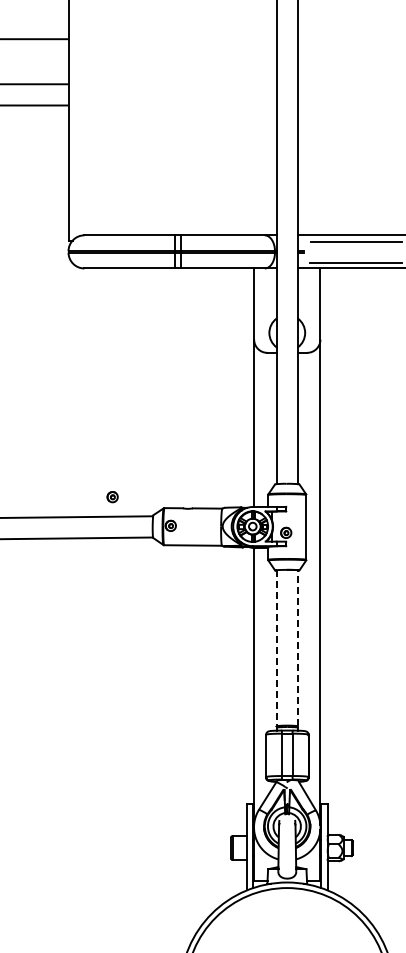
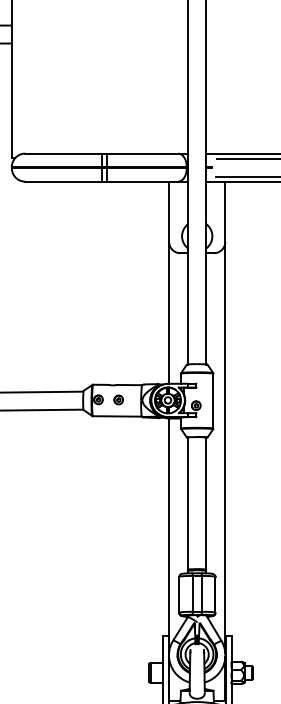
part: (112, 497) -> (118, 400), moved
line: (297, 647) -> (205, 502), dashed -> solid
line: (276, 648) -> (188, 503), dashed -> solid

